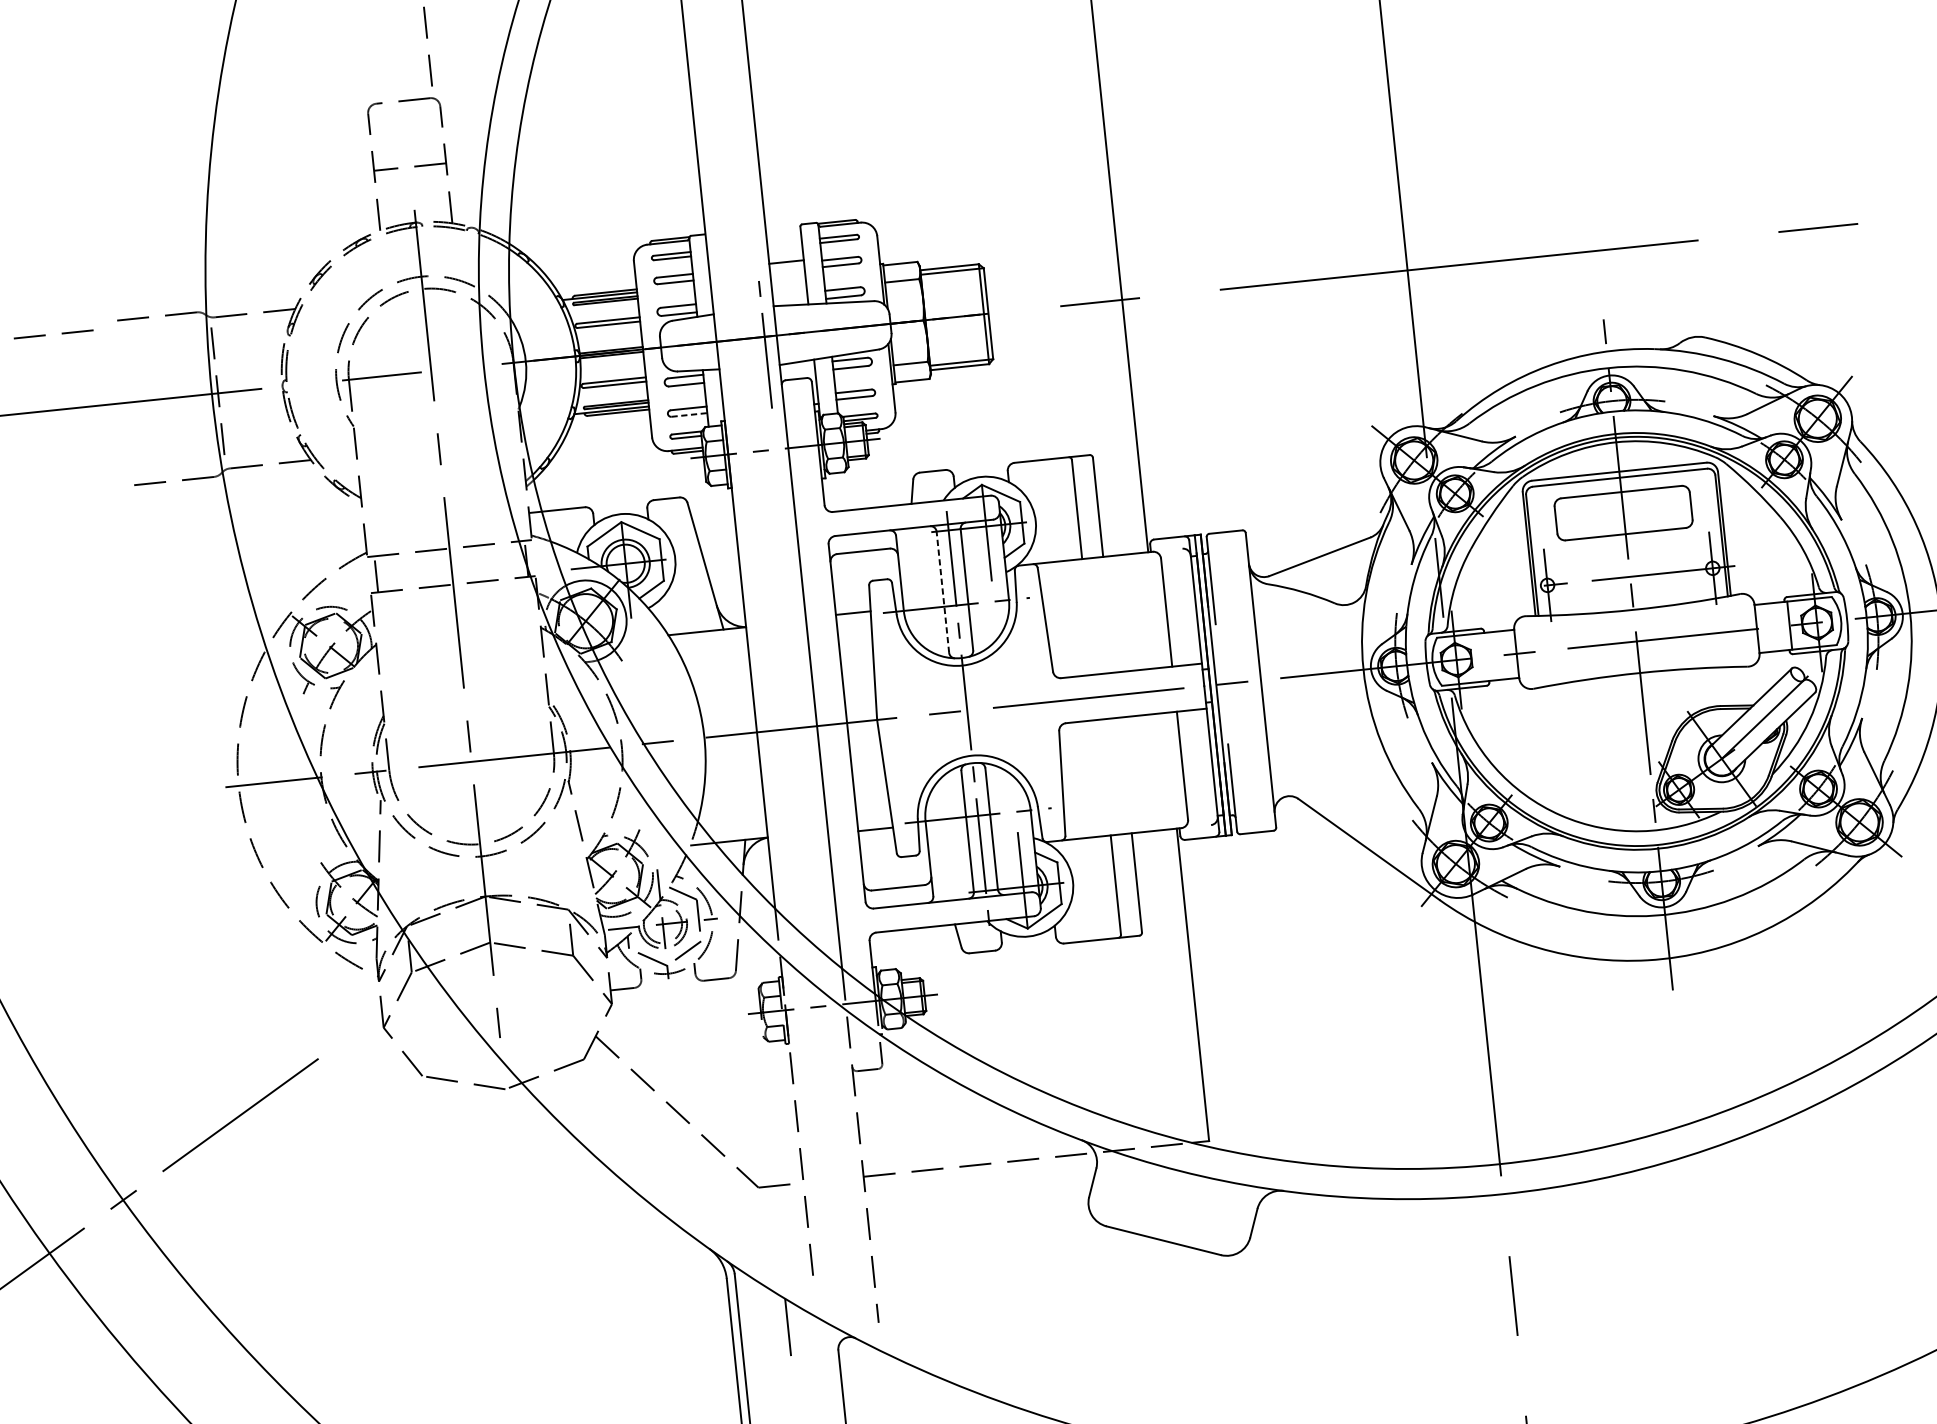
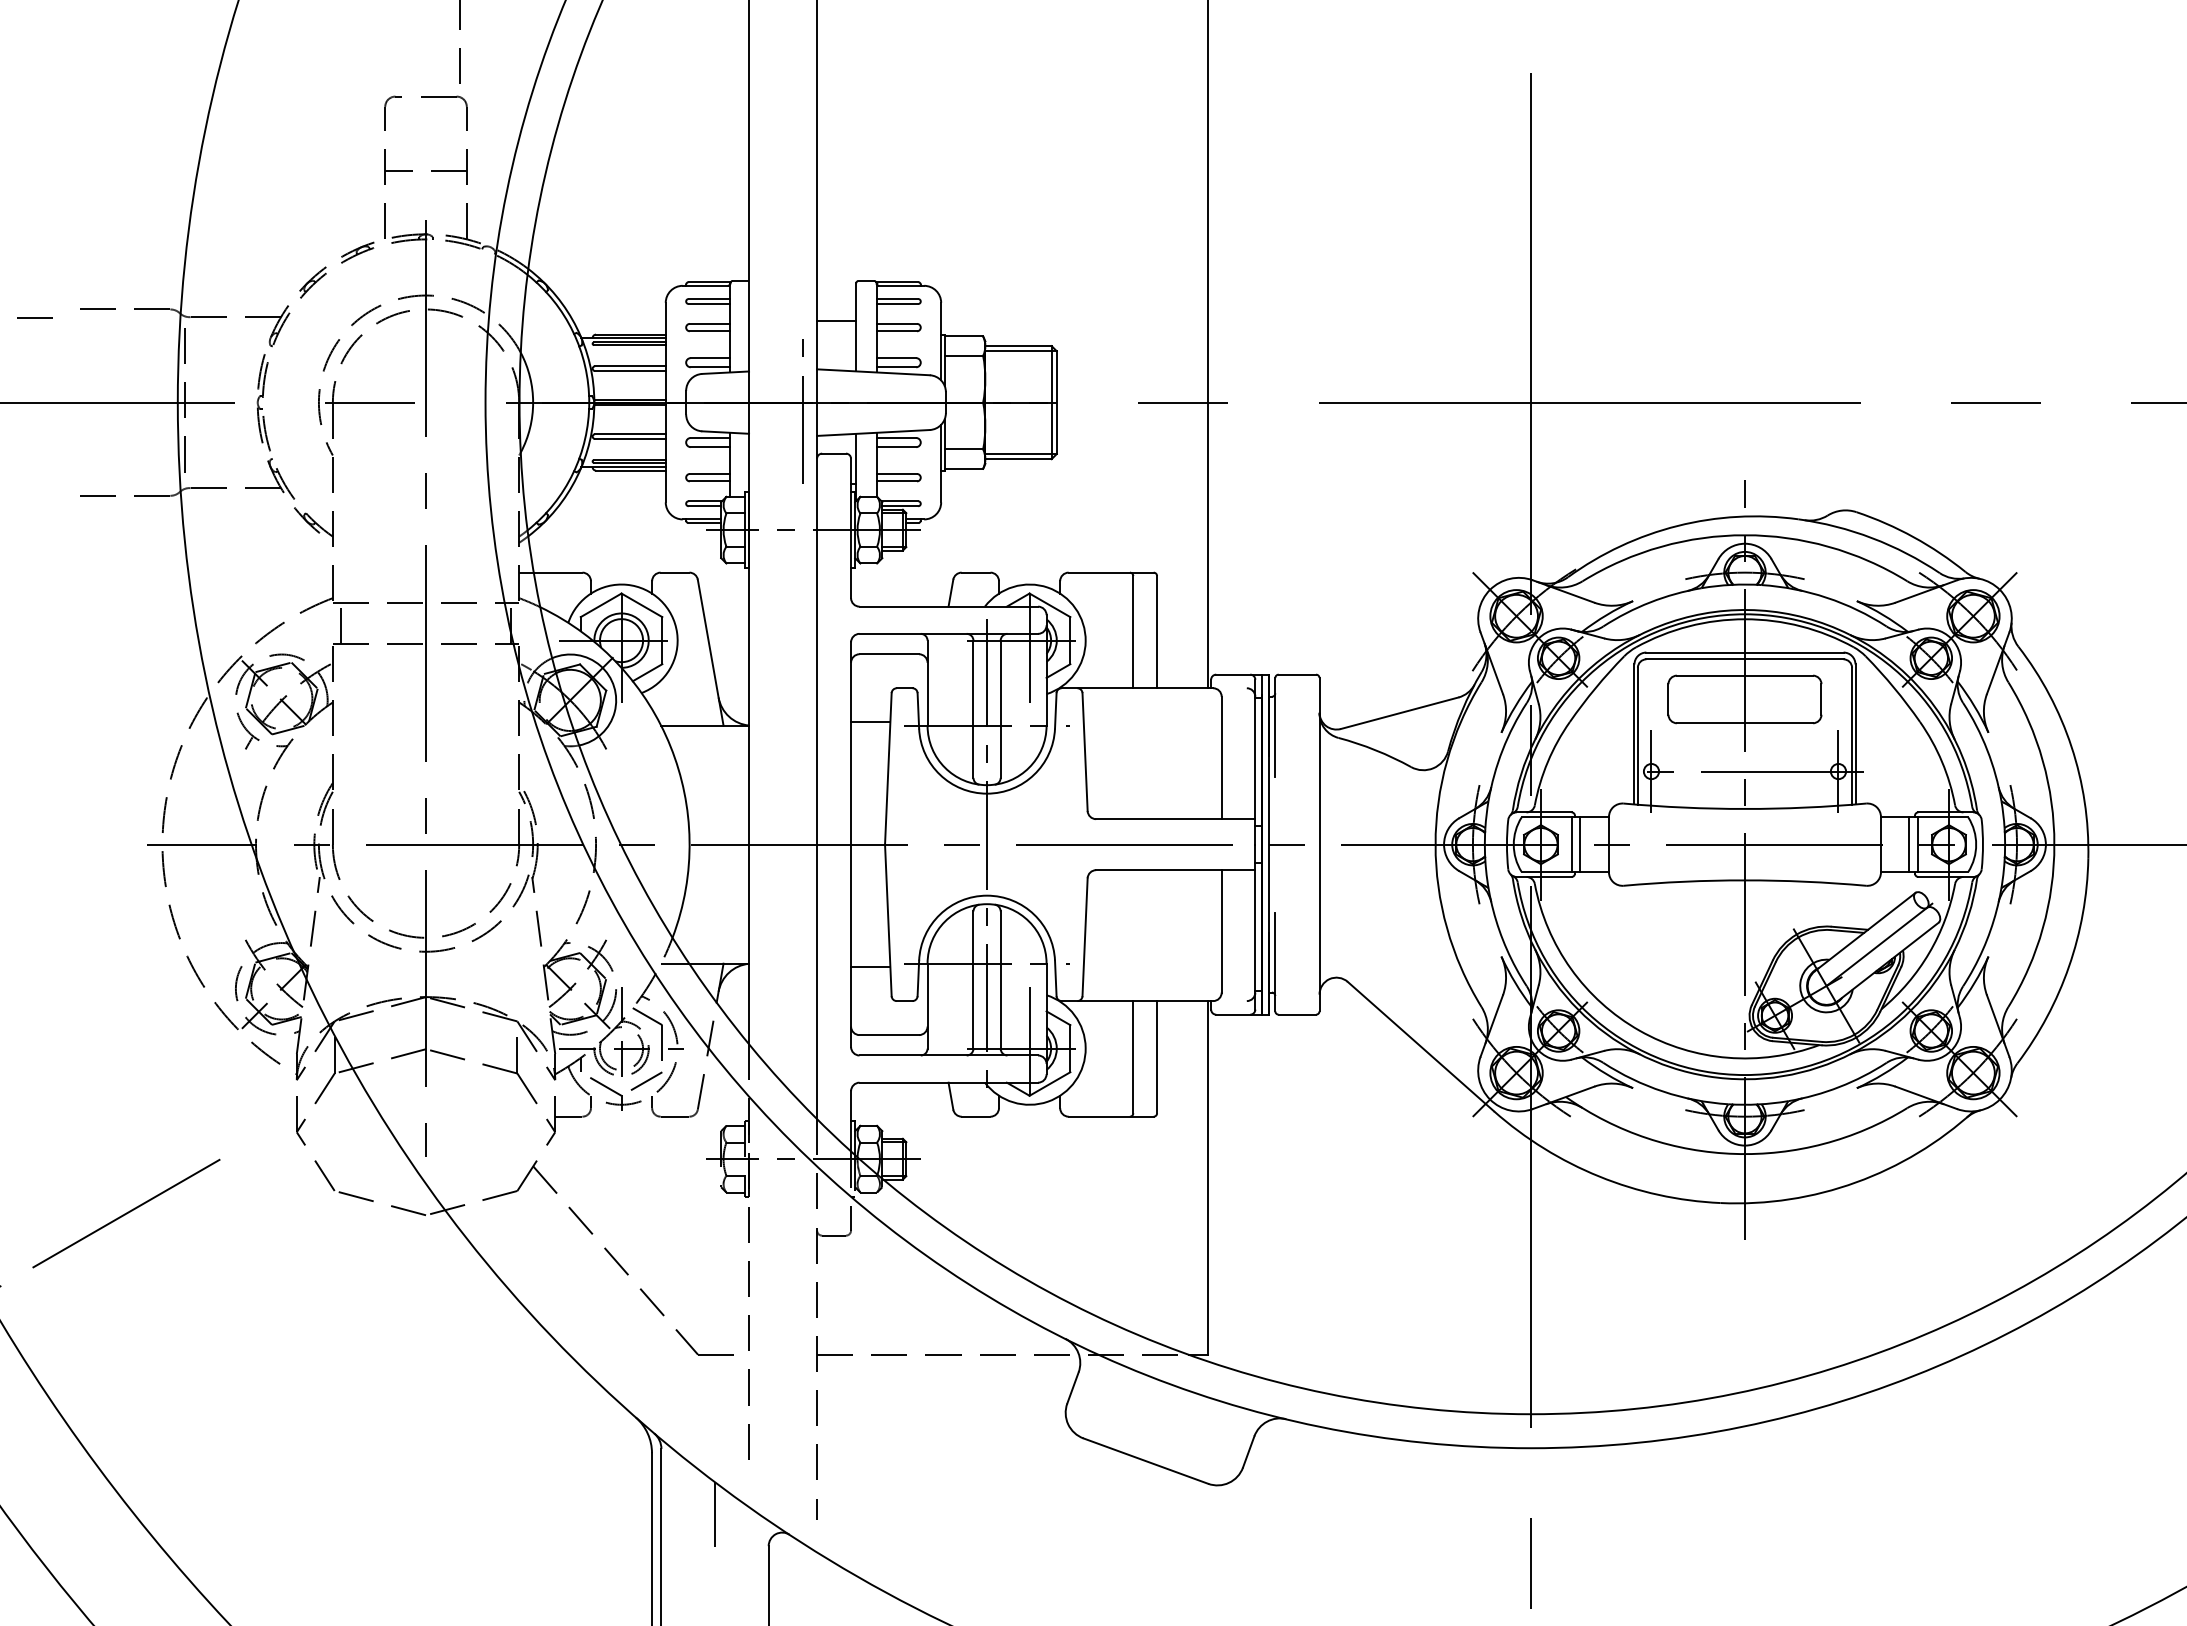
line: (689, 415) -> (710, 481), dashed -> solid
line: (942, 592) -> (973, 709), dashed -> solid
line: (1782, 626) -> (1909, 844), added
line: (1491, 656) -> (1580, 844), added
line: (1483, 657) -> (1571, 844), added

